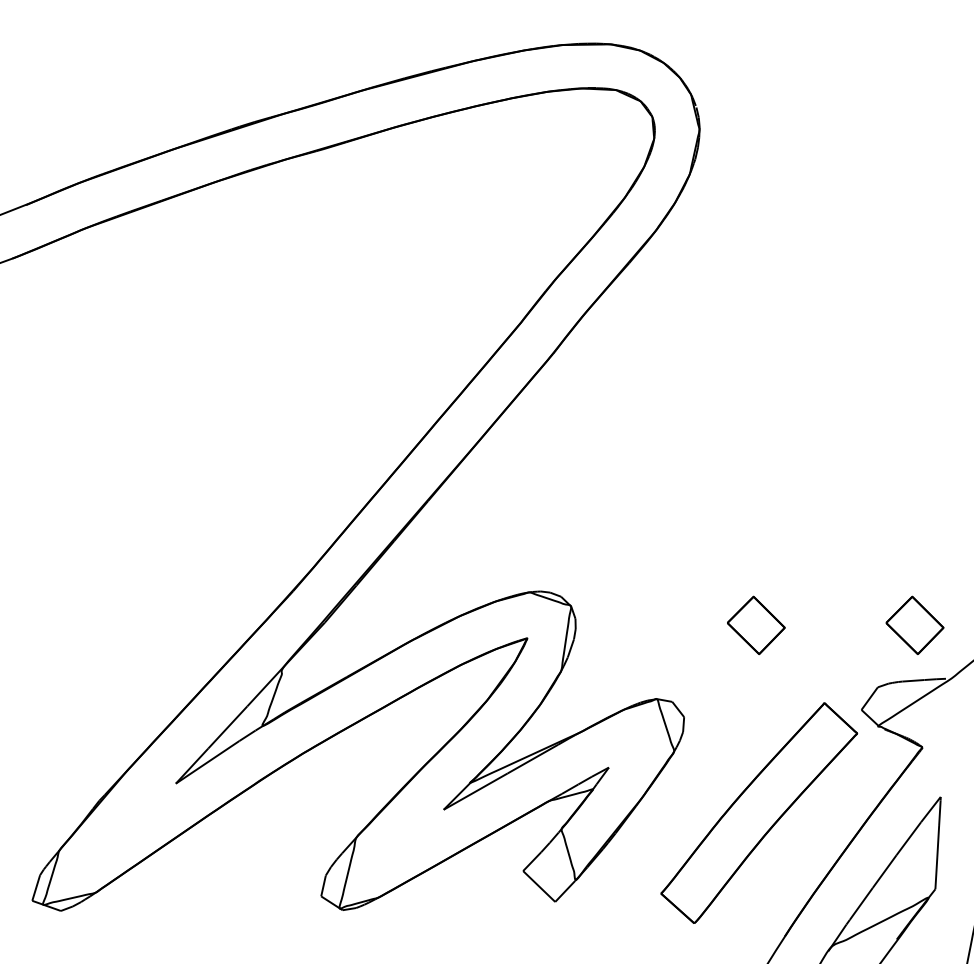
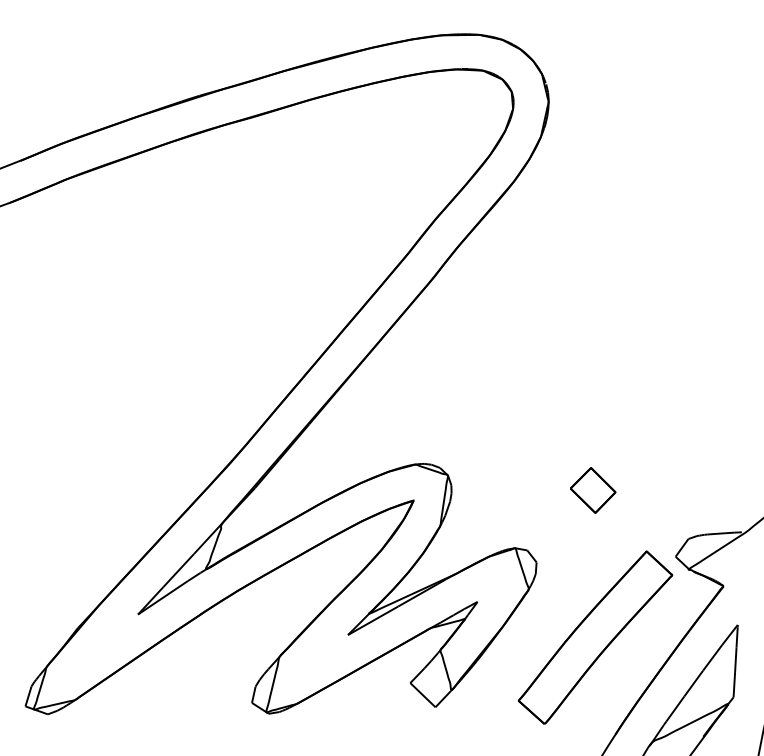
part: (914, 624) -> (717, 489), removed

